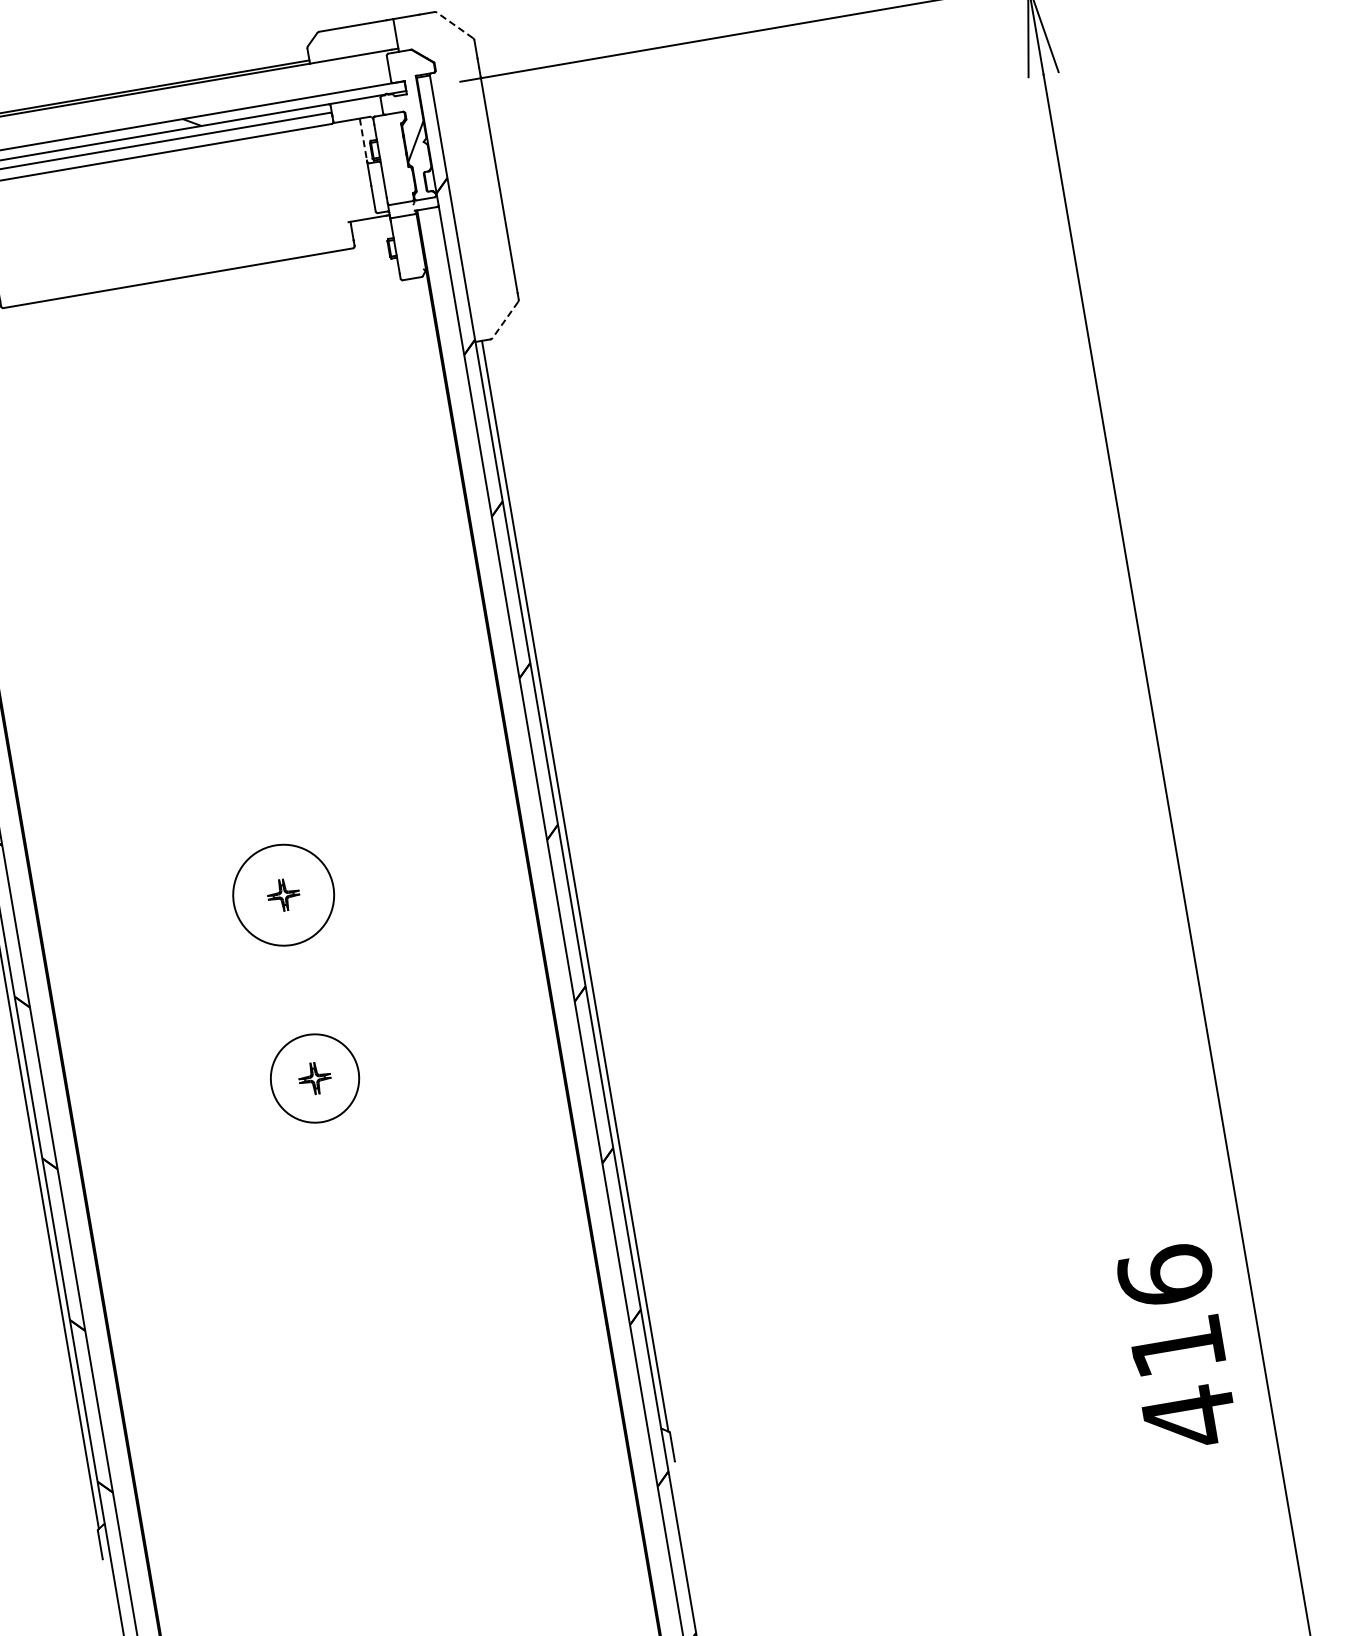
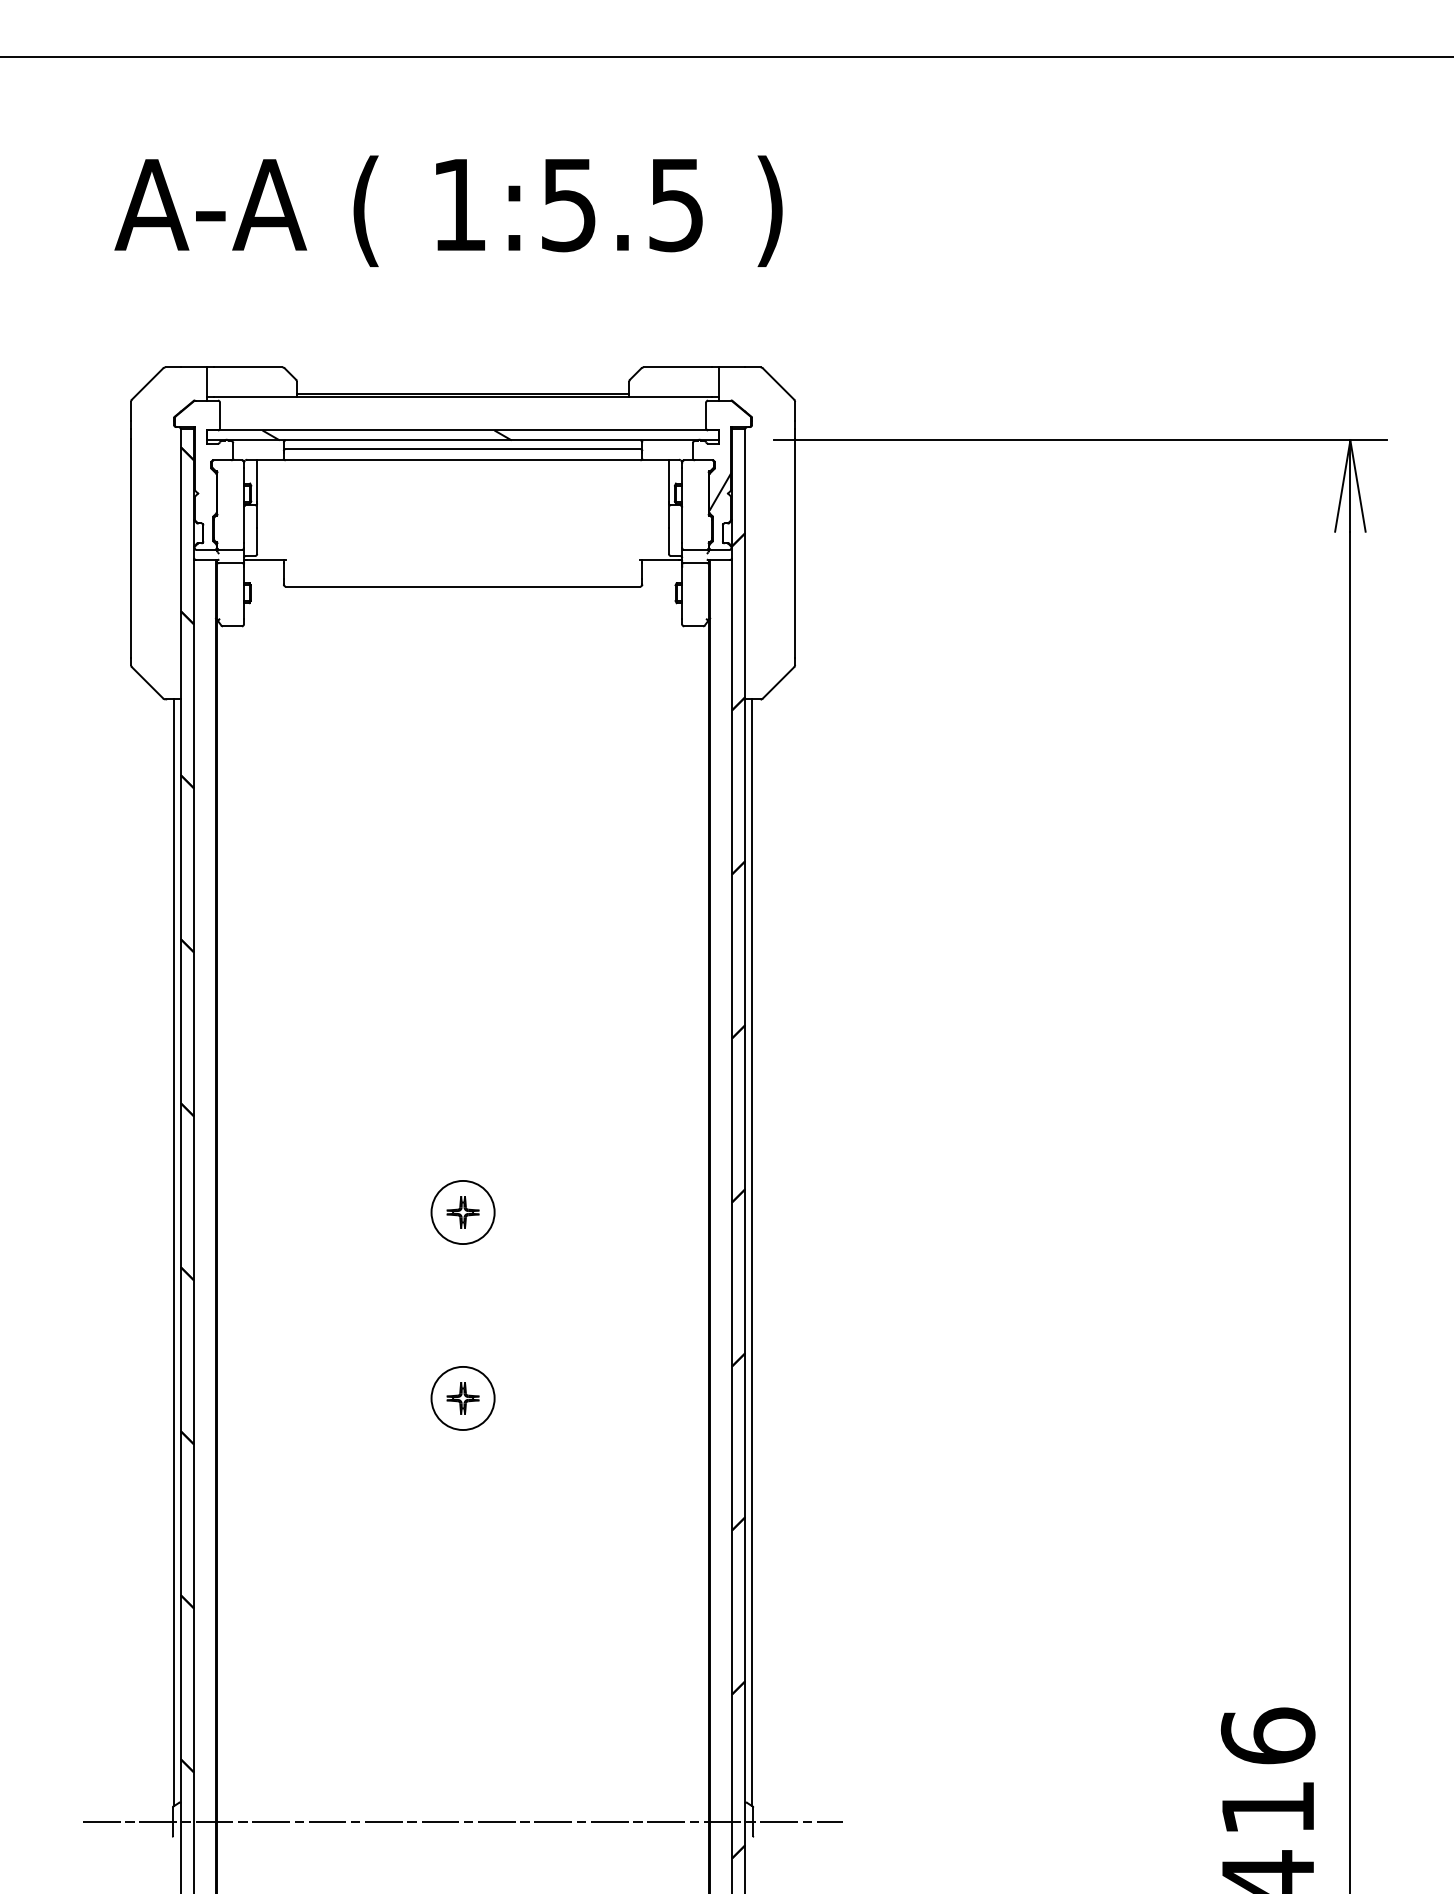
line: (454, 24) -> (778, 383), dashed -> solid
line: (363, 140) -> (668, 481), dashed -> solid
line: (505, 320) -> (778, 683), dashed -> solid
circle: (283, 895) -> (462, 1212), size x0.62
circle: (314, 1078) -> (462, 1398), size x0.71
line: (385, 1495) -> (462, 1821), added

